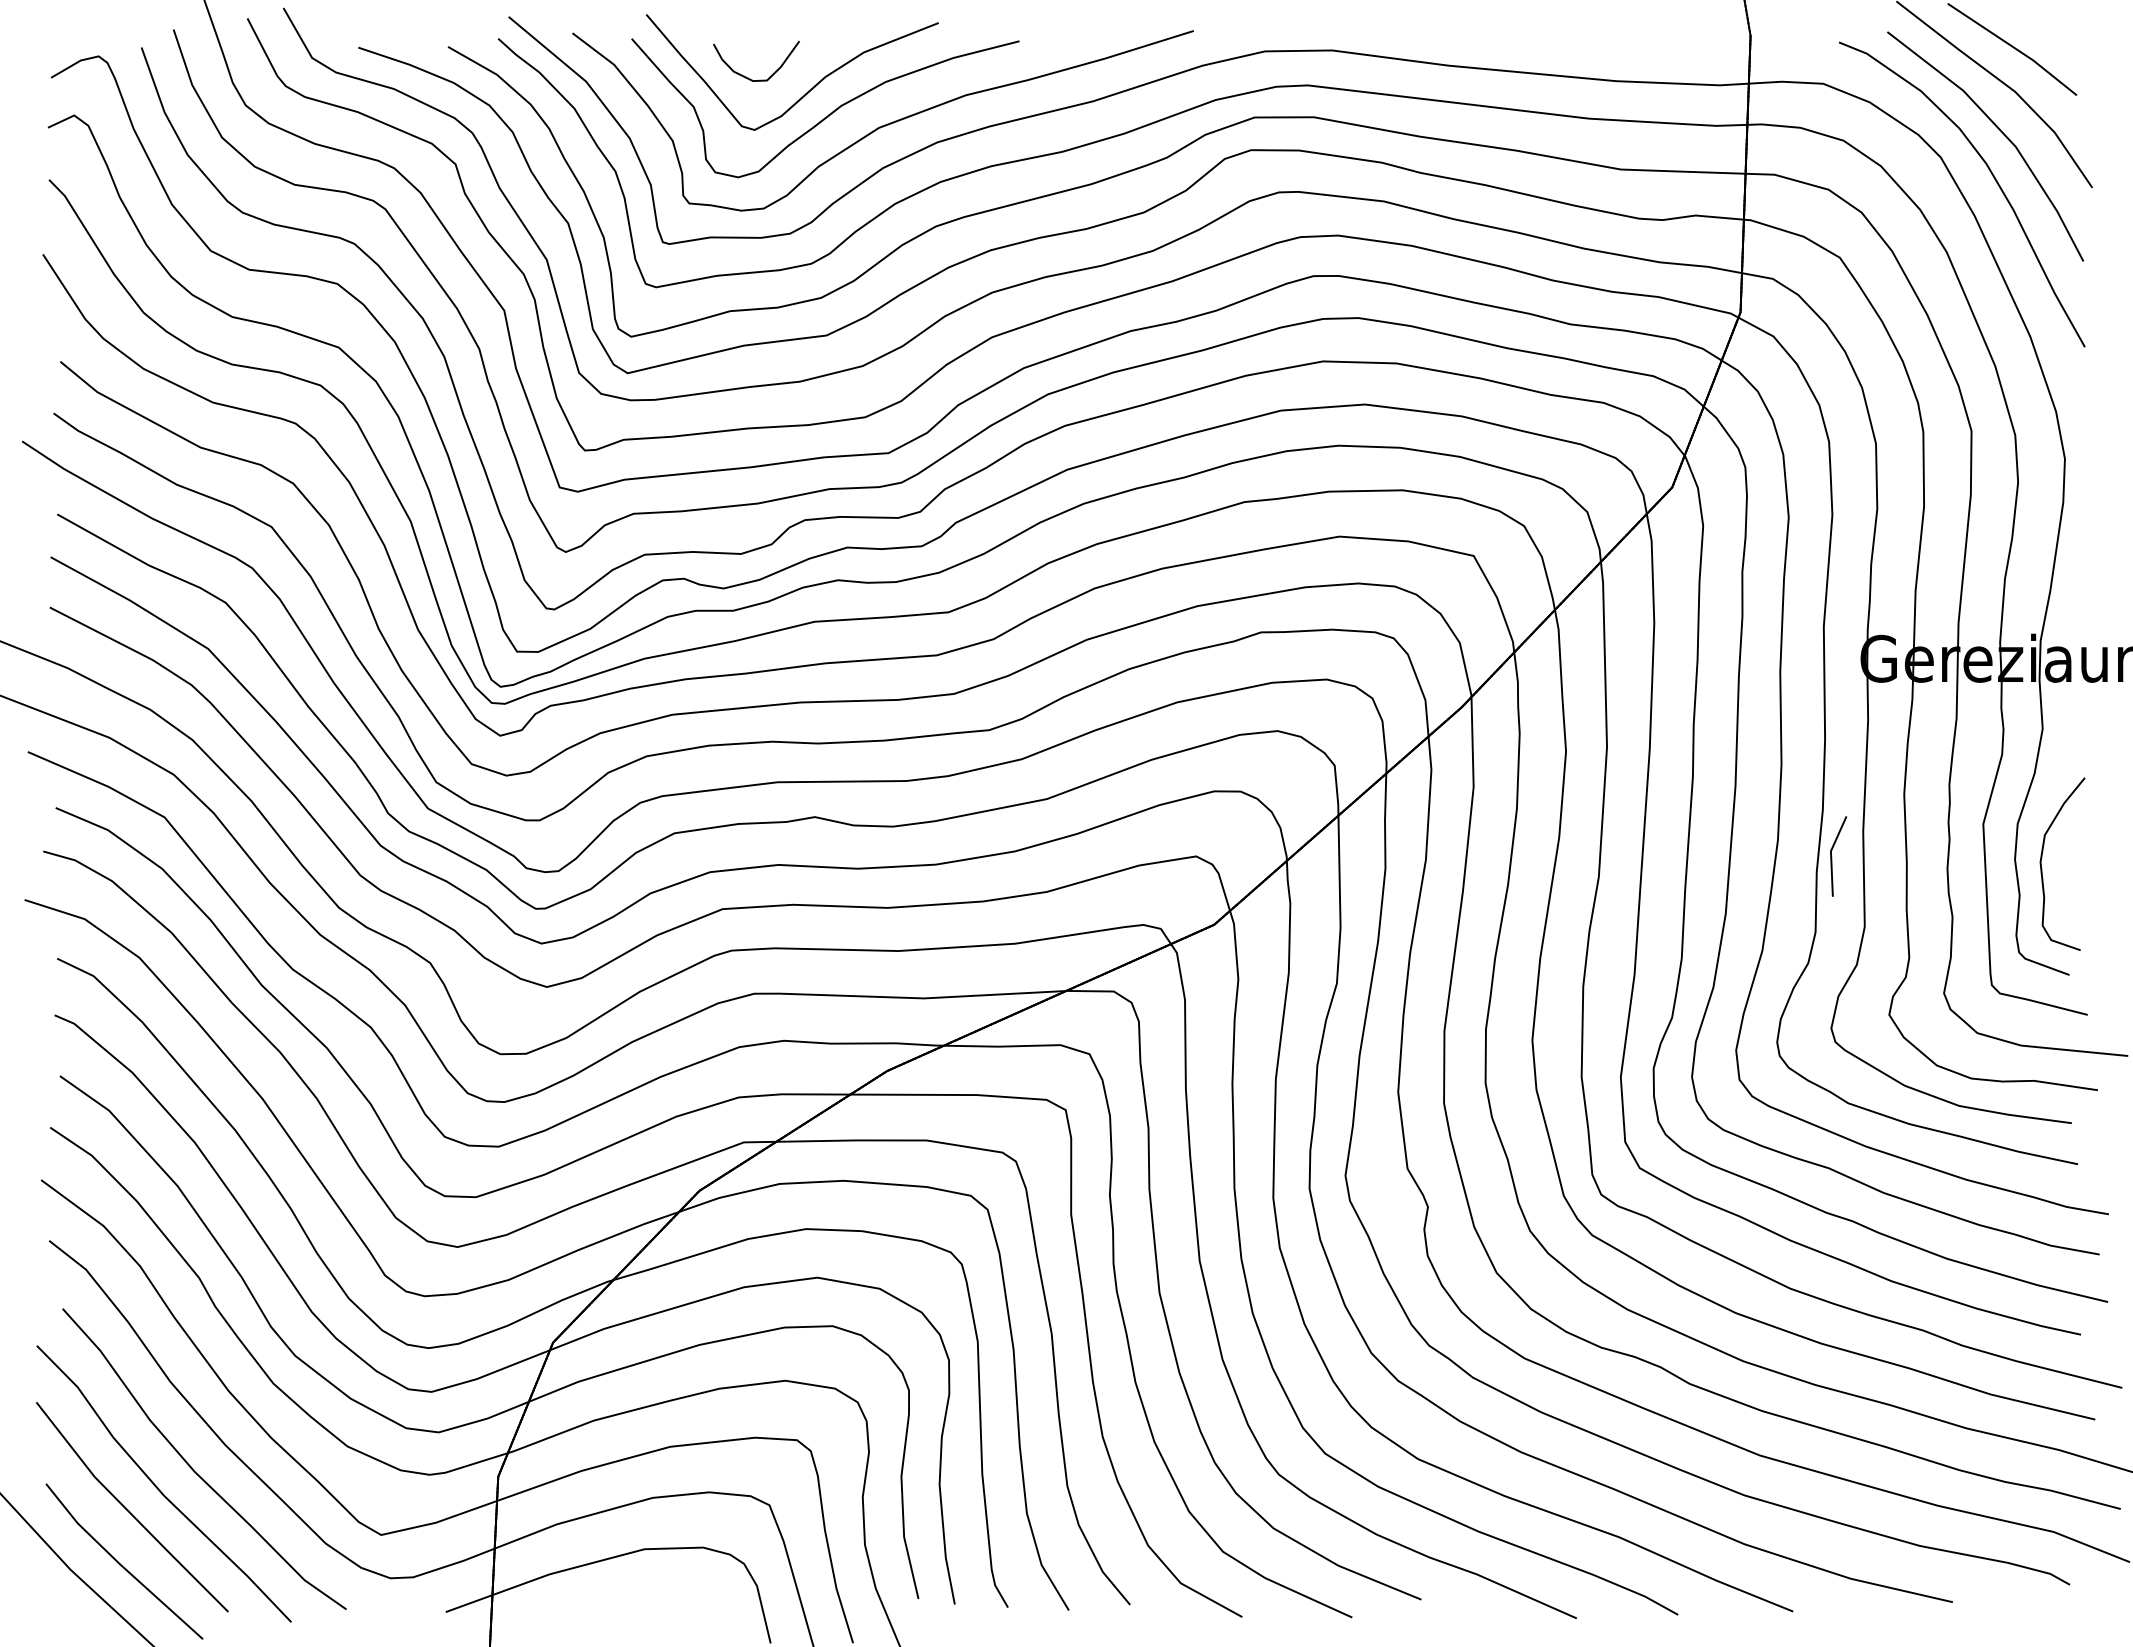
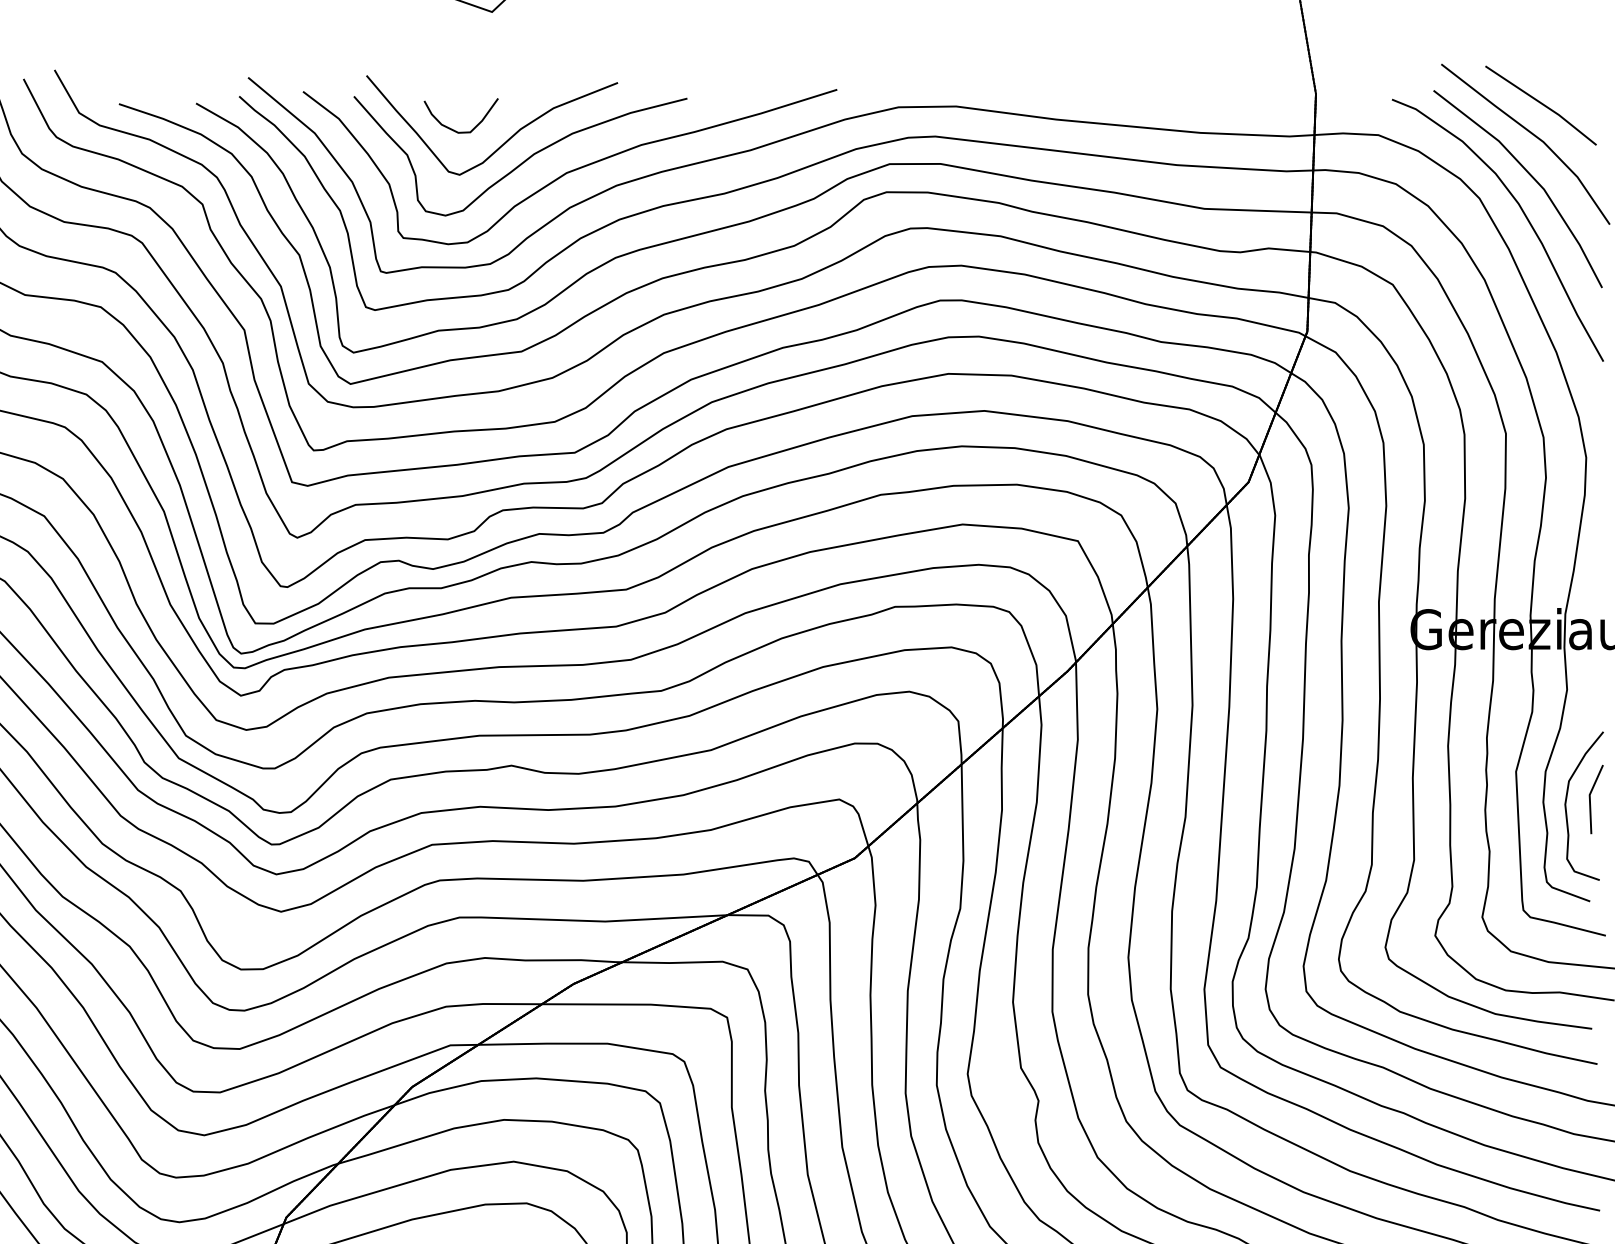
line: (1832, 856) -> (1591, 799), moved

